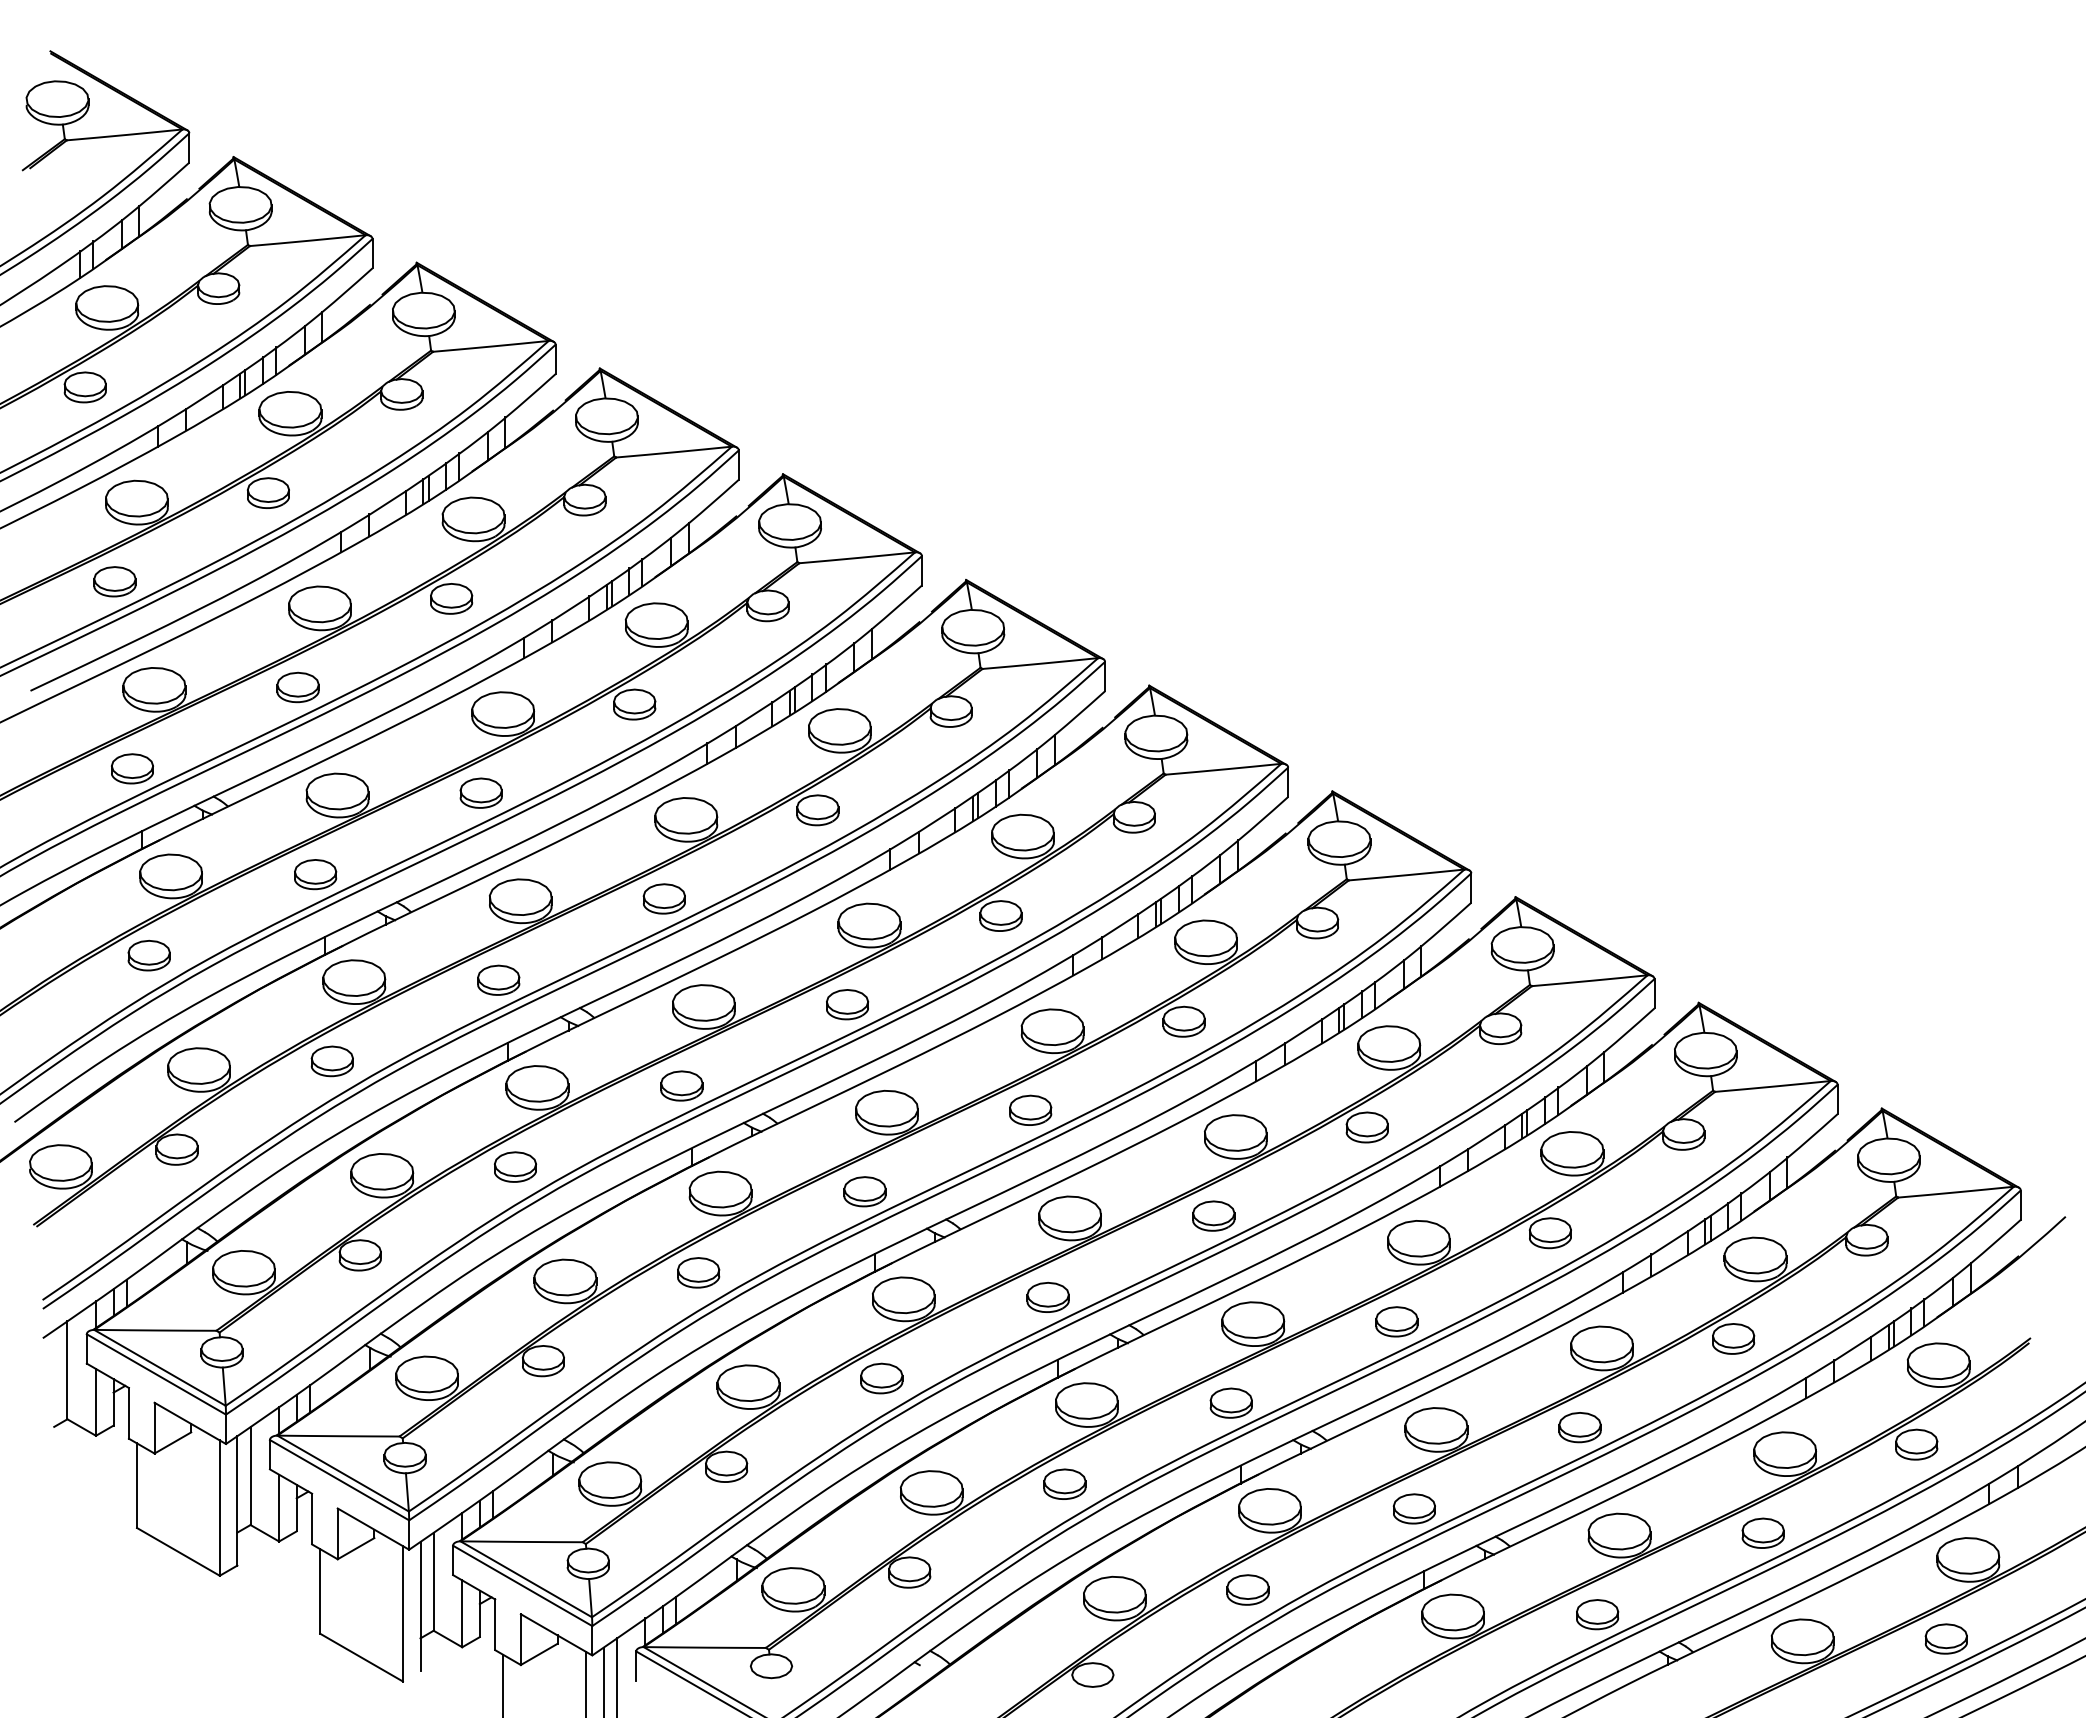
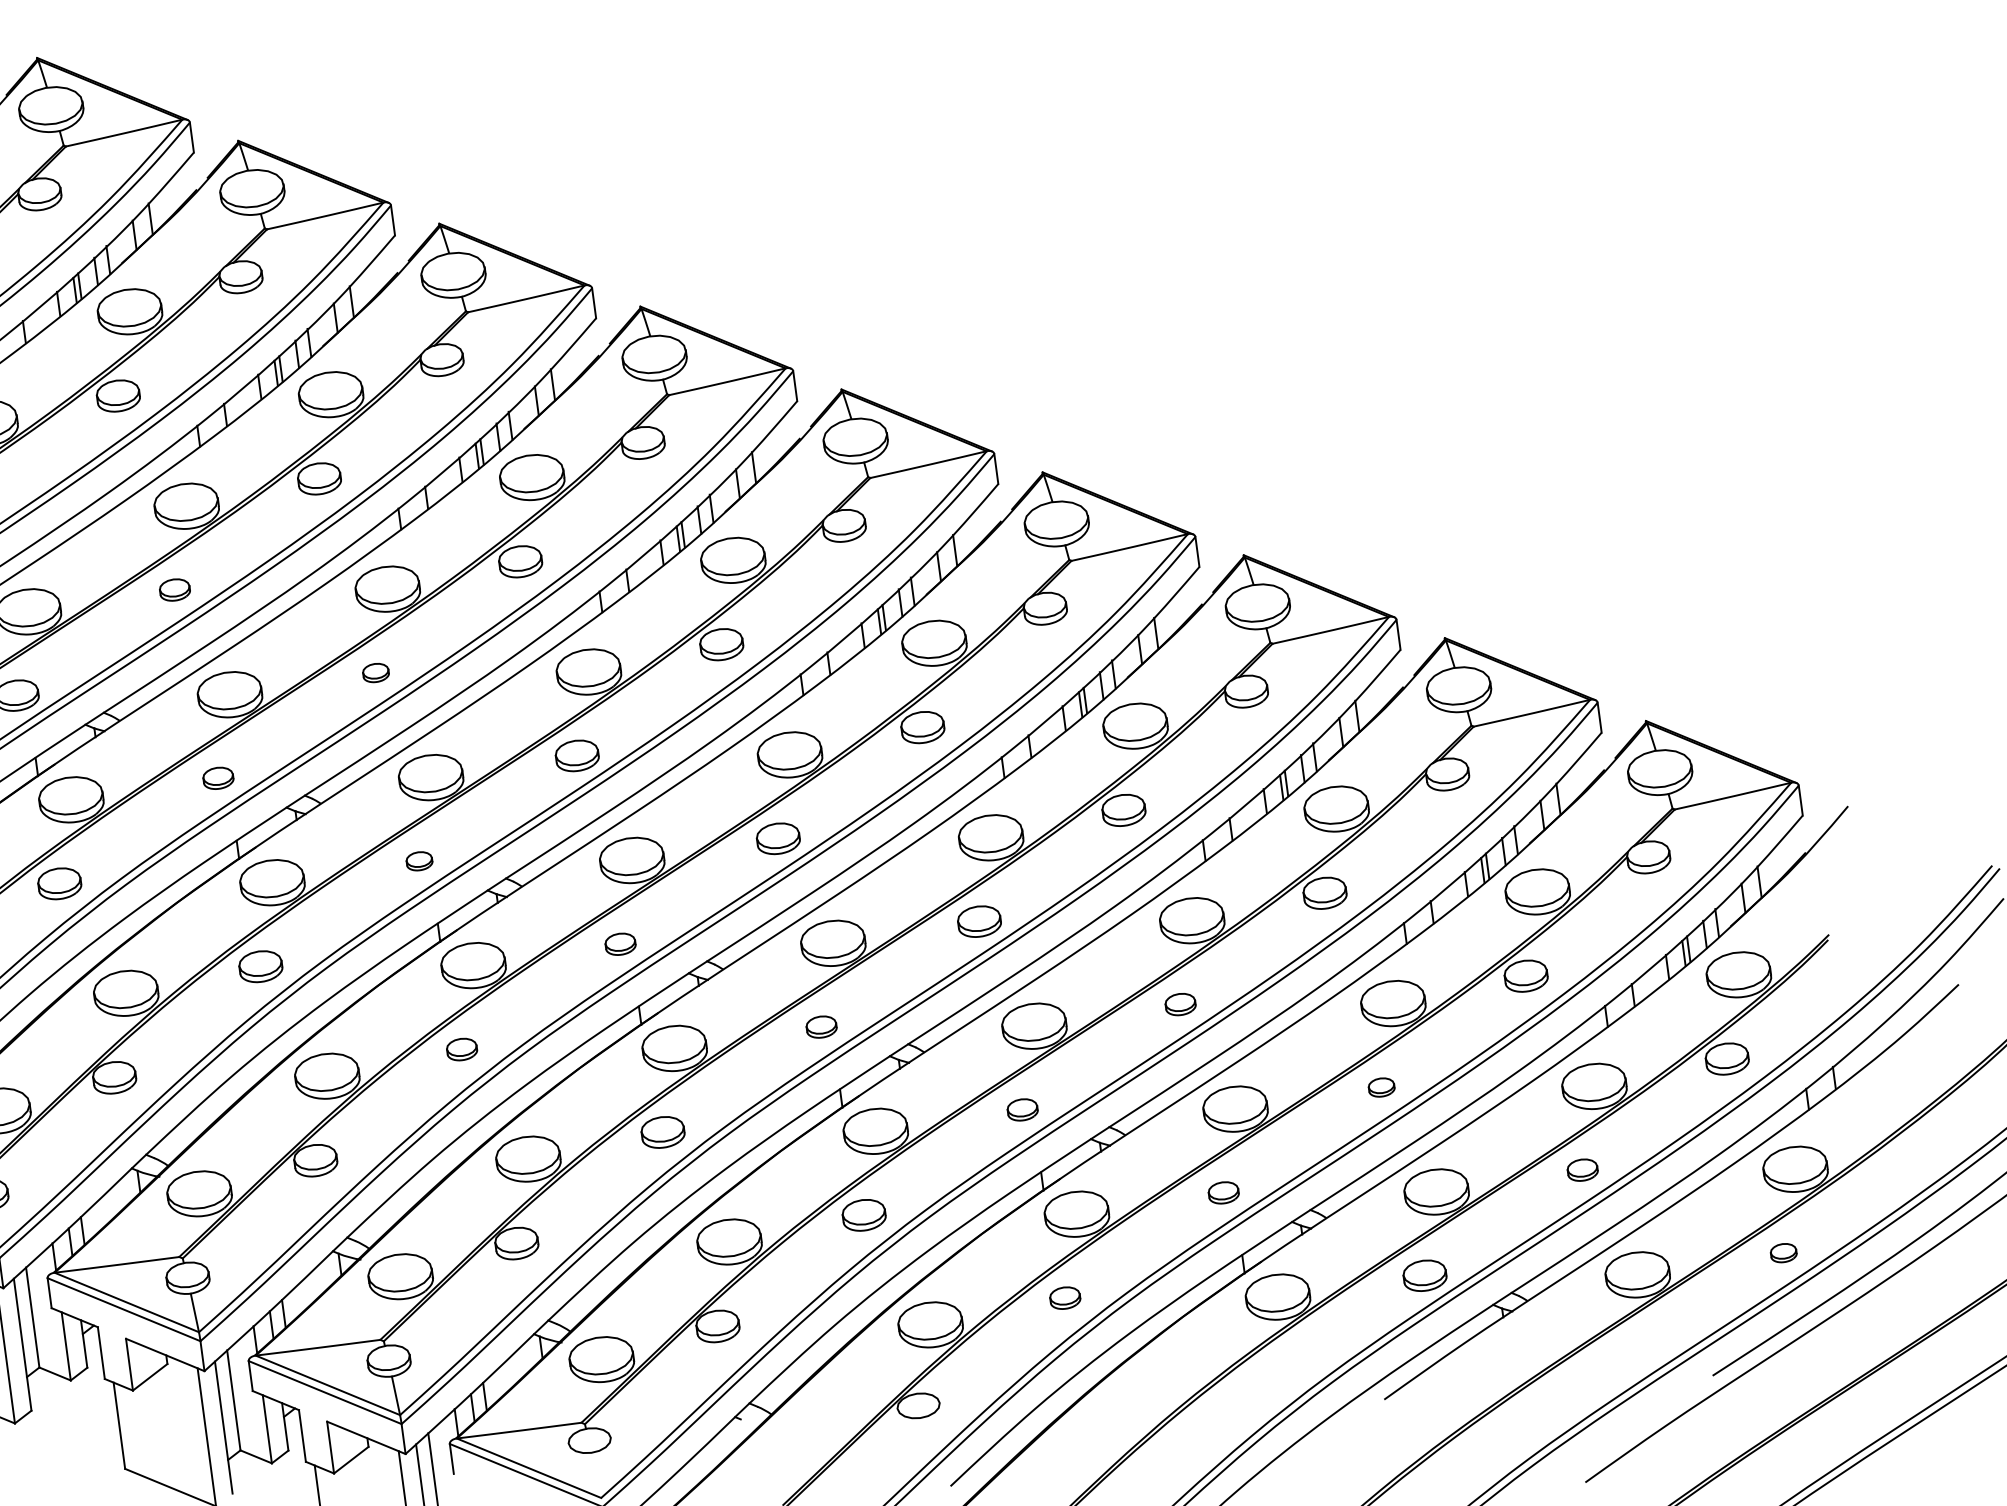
part: (480, 792) -> (174, 589), size x0.7
part: (663, 898) -> (375, 672), size x0.6
part: (498, 979) -> (217, 777), size x0.7
part: (681, 1085) -> (418, 860), size x0.6
part: (864, 1191) -> (619, 943), size x0.7
part: (698, 1272) -> (461, 1049), size x0.7
part: (1047, 1297) -> (820, 1027), size x0.7
part: (1396, 1321) -> (1180, 1004), size x0.7
part: (1230, 1402) -> (1021, 1109), size x0.7
part: (1579, 1427) -> (1381, 1087), size x0.6
part: (1413, 1508) -> (1222, 1192), size x0.7
part: (1762, 1532) -> (1581, 1169), size x0.7
part: (1247, 1589) -> (1064, 1297), size x0.7
part: (1945, 1638) -> (1782, 1252), size x0.6

